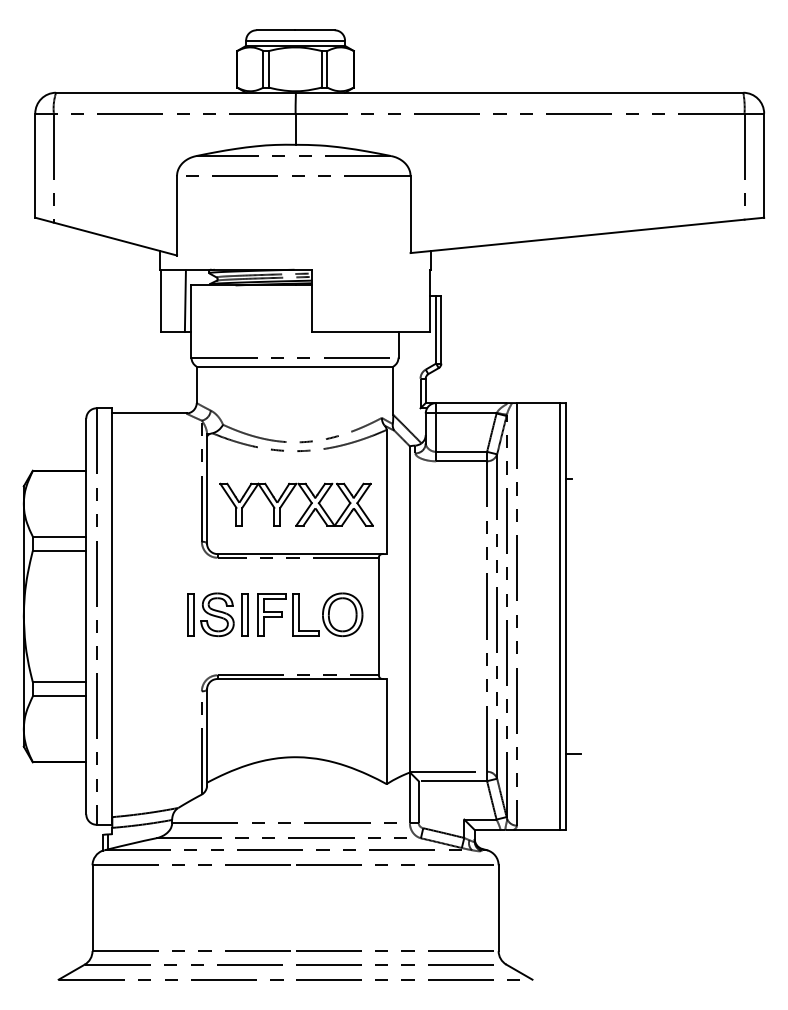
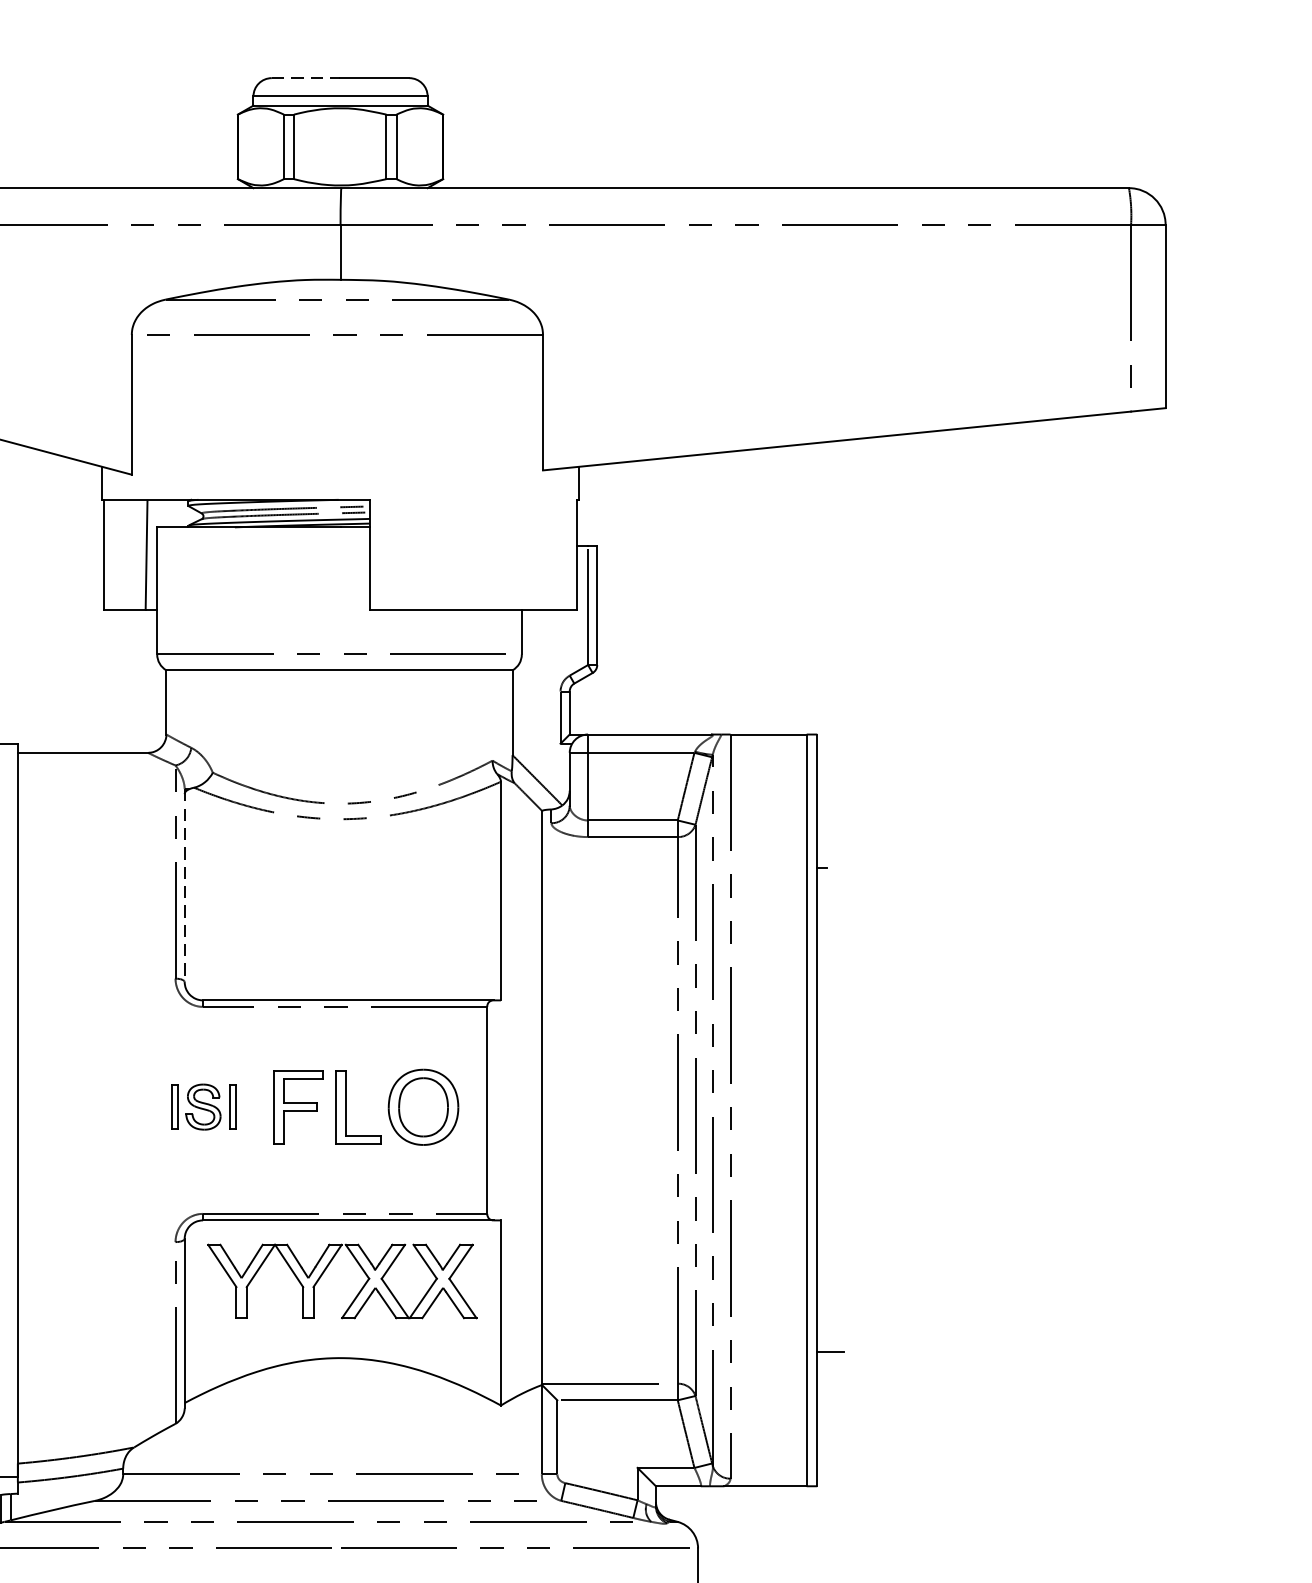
line: (276, 30) -> (306, 78), solid -> dashed
line: (207, 488) -> (185, 884), solid -> dashed
part: (288, 497) -> (328, 1268), moved
part: (217, 614) -> (203, 1106), size x0.6

